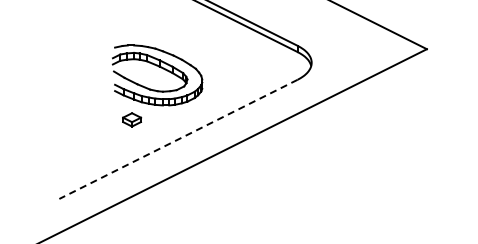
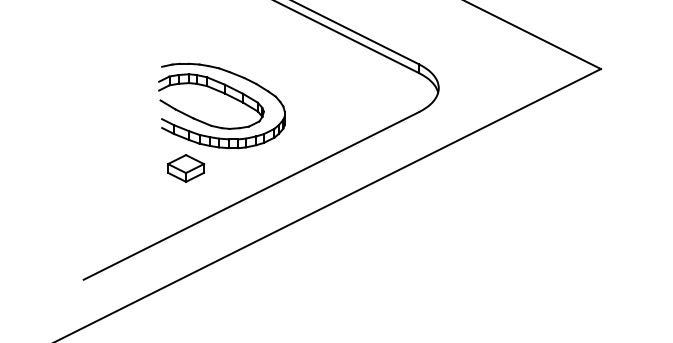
part: (131, 119) -> (185, 167), size x1.43
line: (178, 139) -> (251, 196), dashed -> solid

